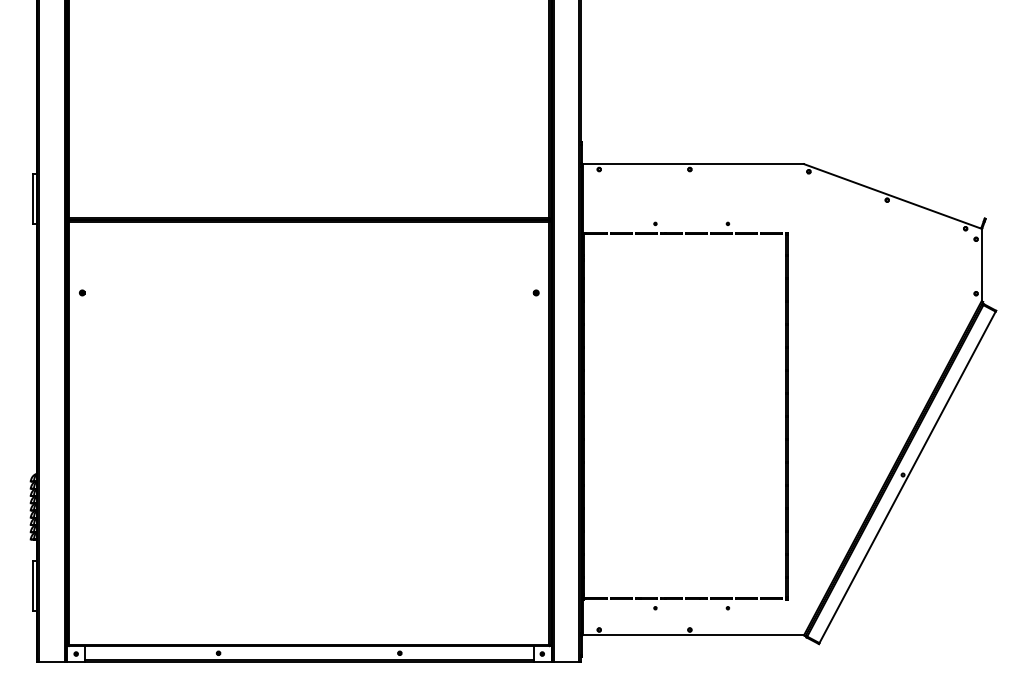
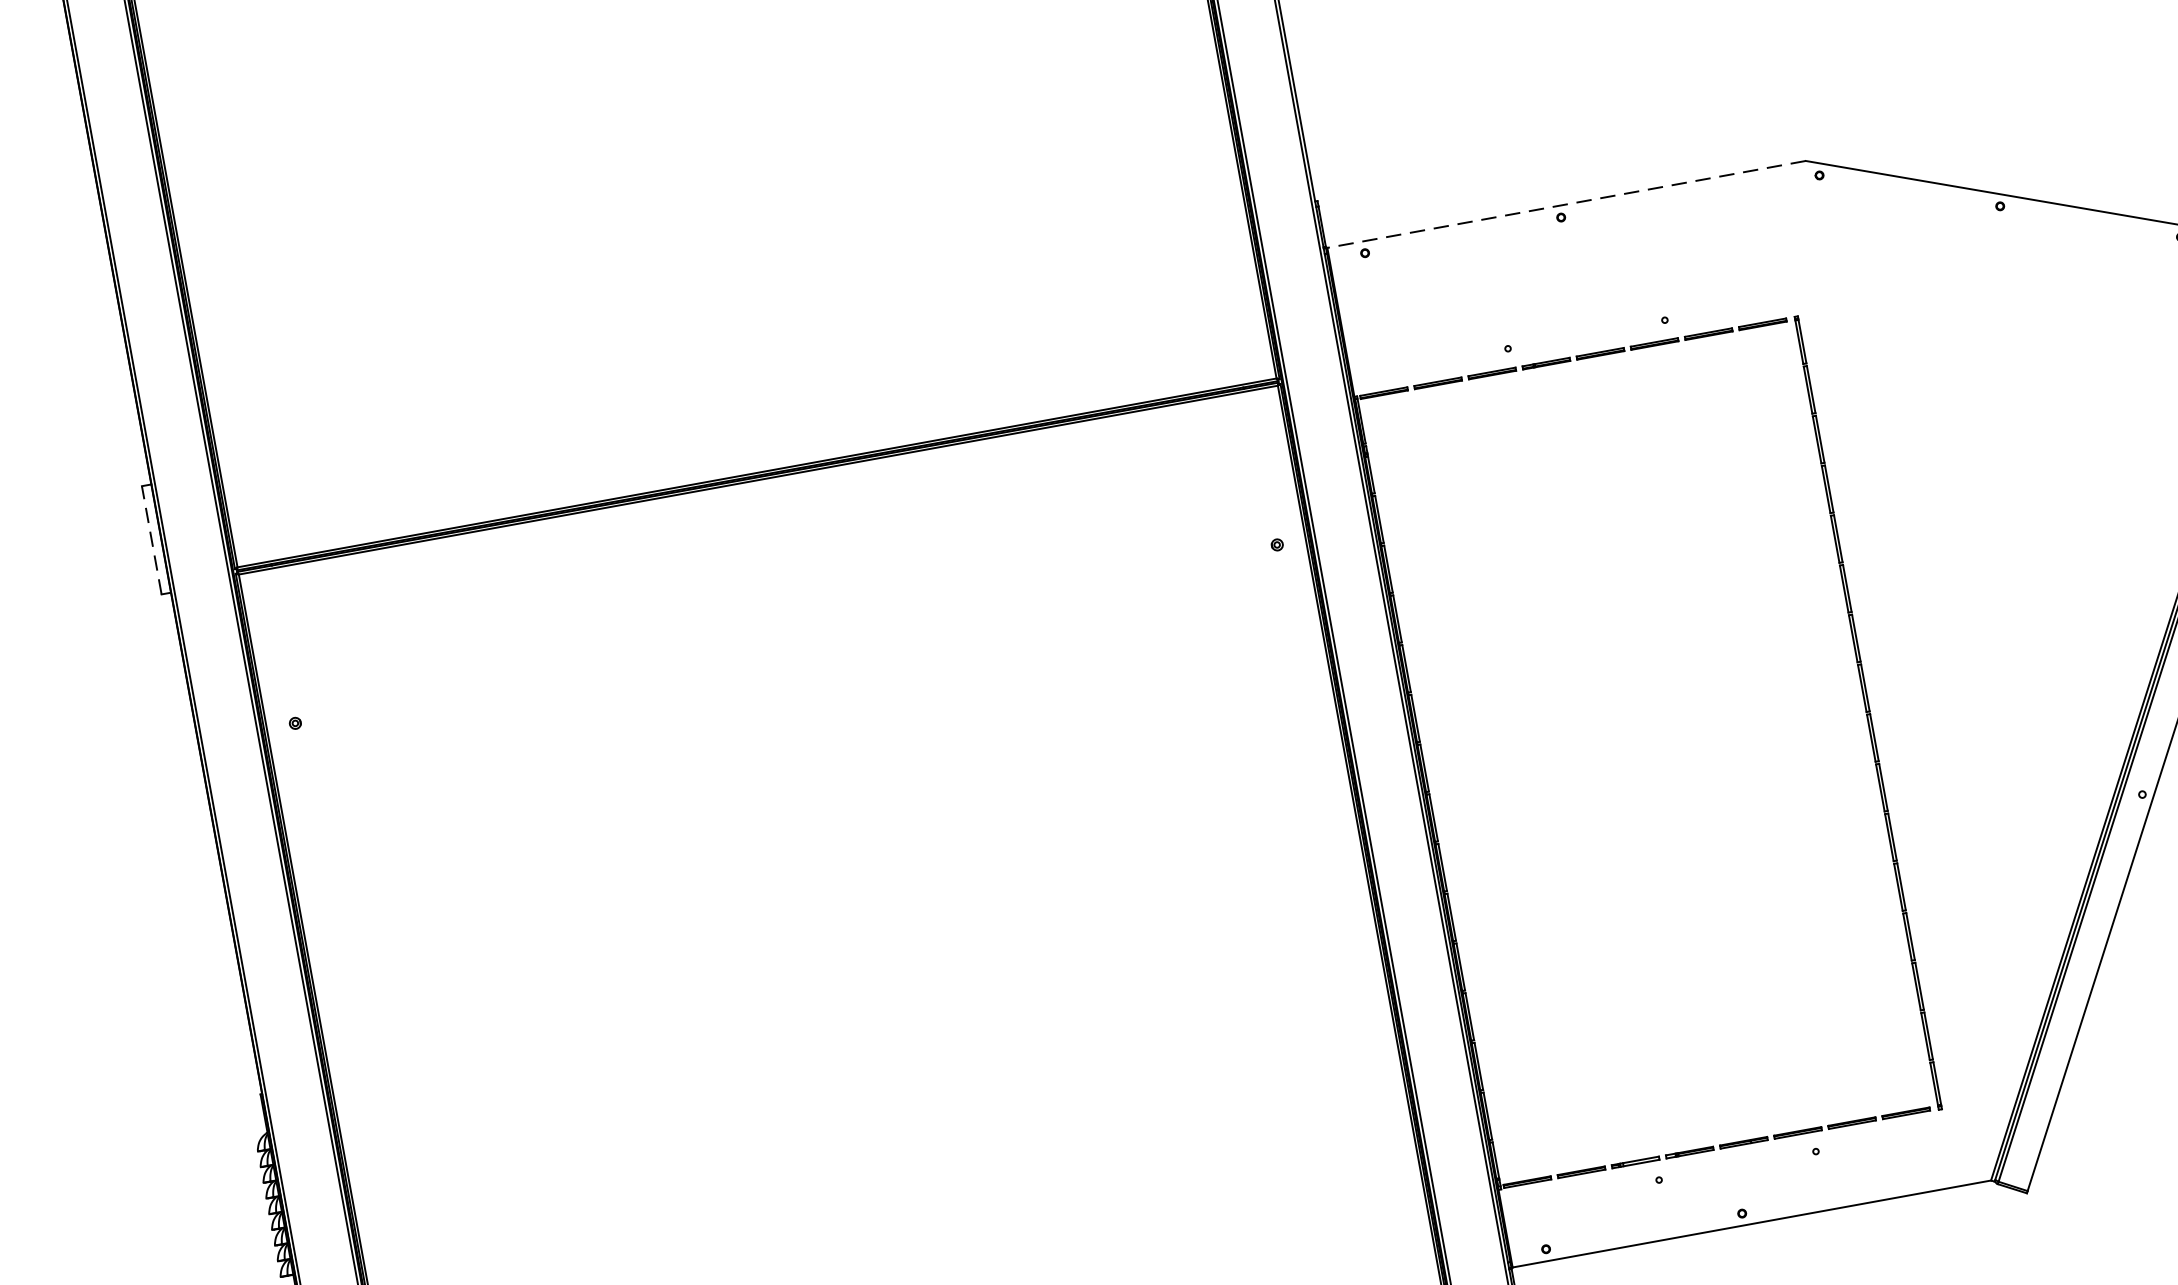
line: (693, 164) -> (1566, 205), solid -> dashed
line: (32, 198) -> (150, 538), solid -> dashed

